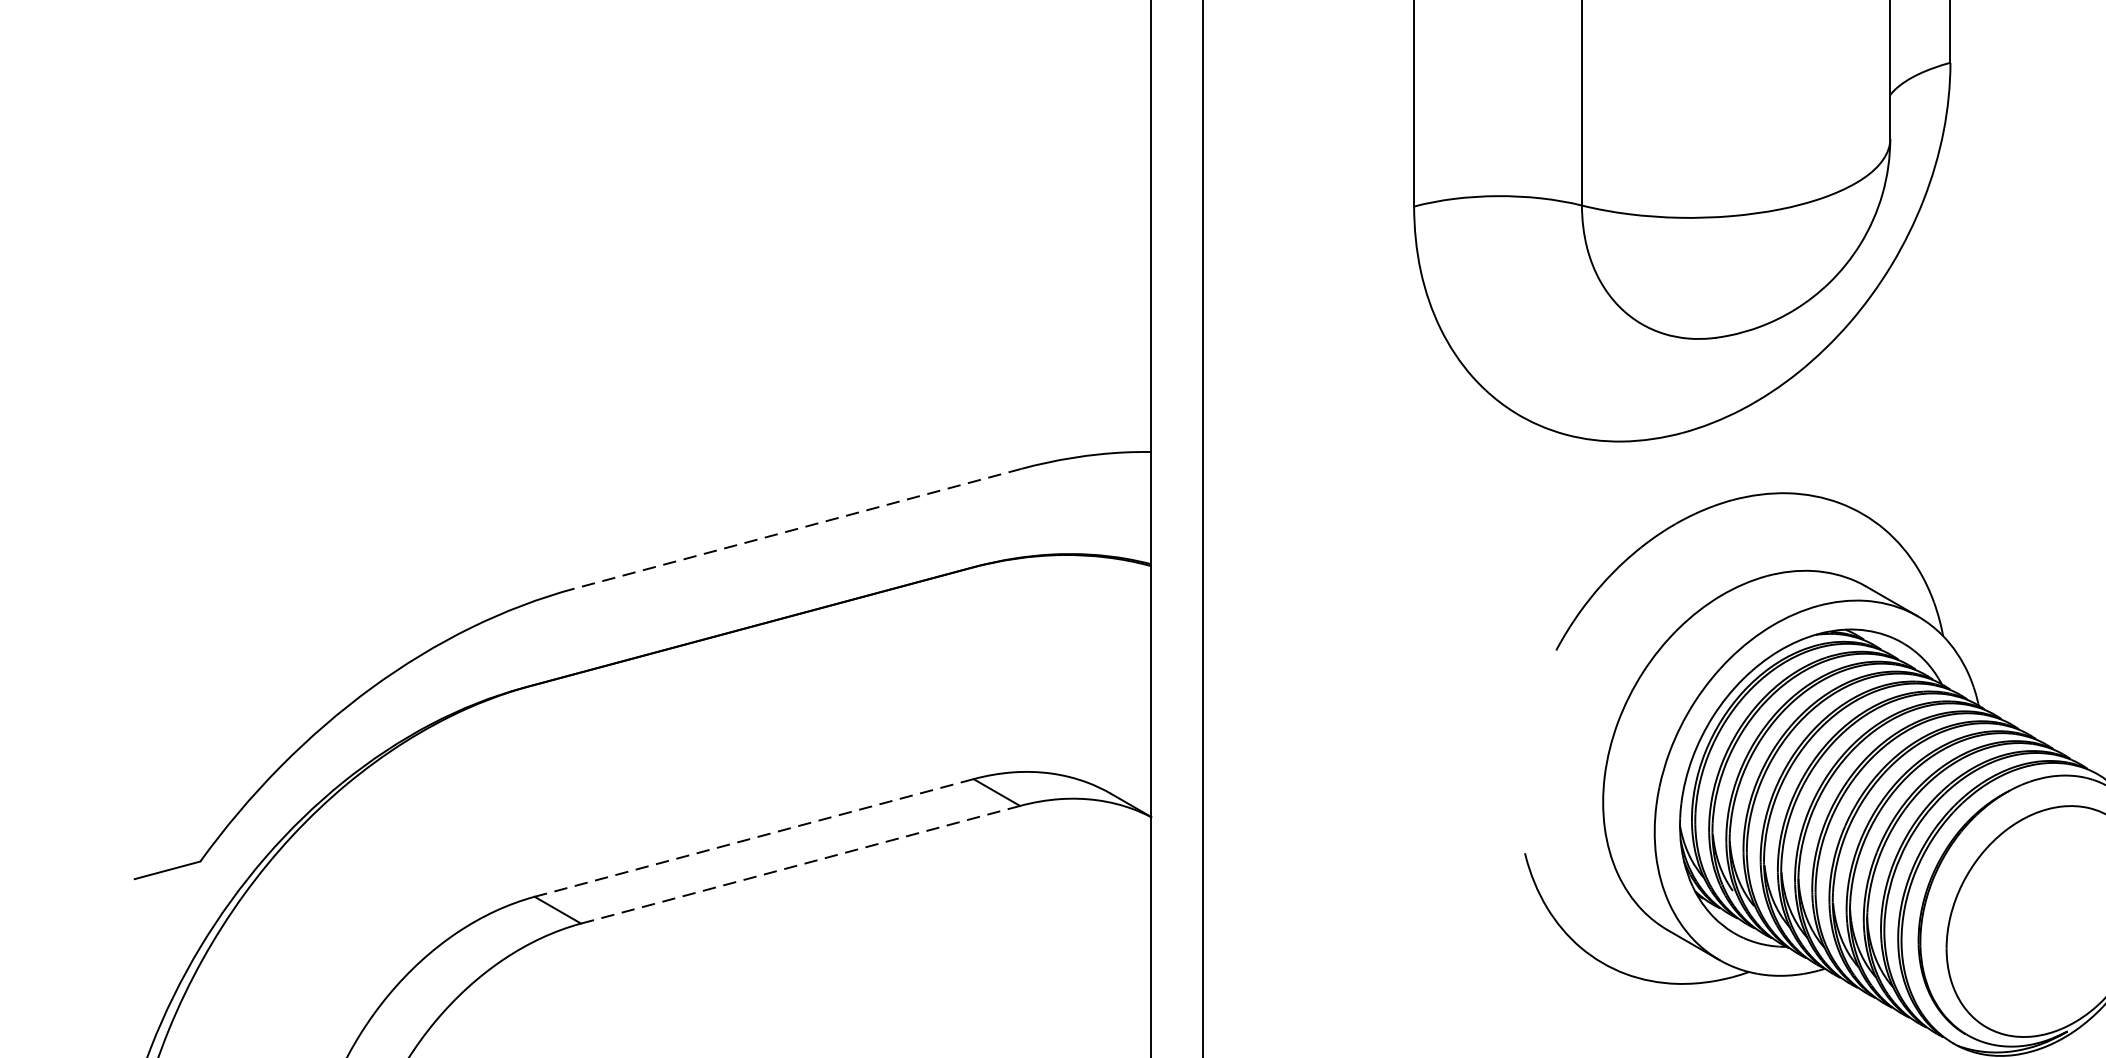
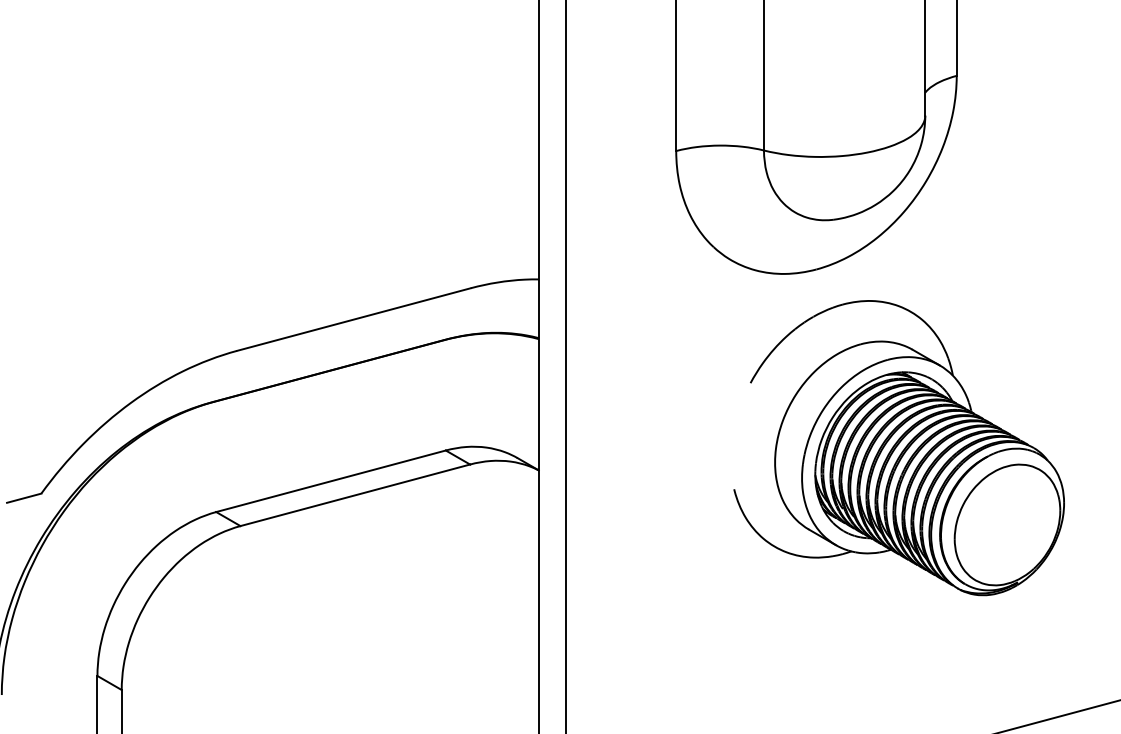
line: (797, 528) -> (353, 319), dashed -> solid
line: (755, 838) -> (331, 481), dashed -> solid
line: (800, 865) -> (355, 495), dashed -> solid

